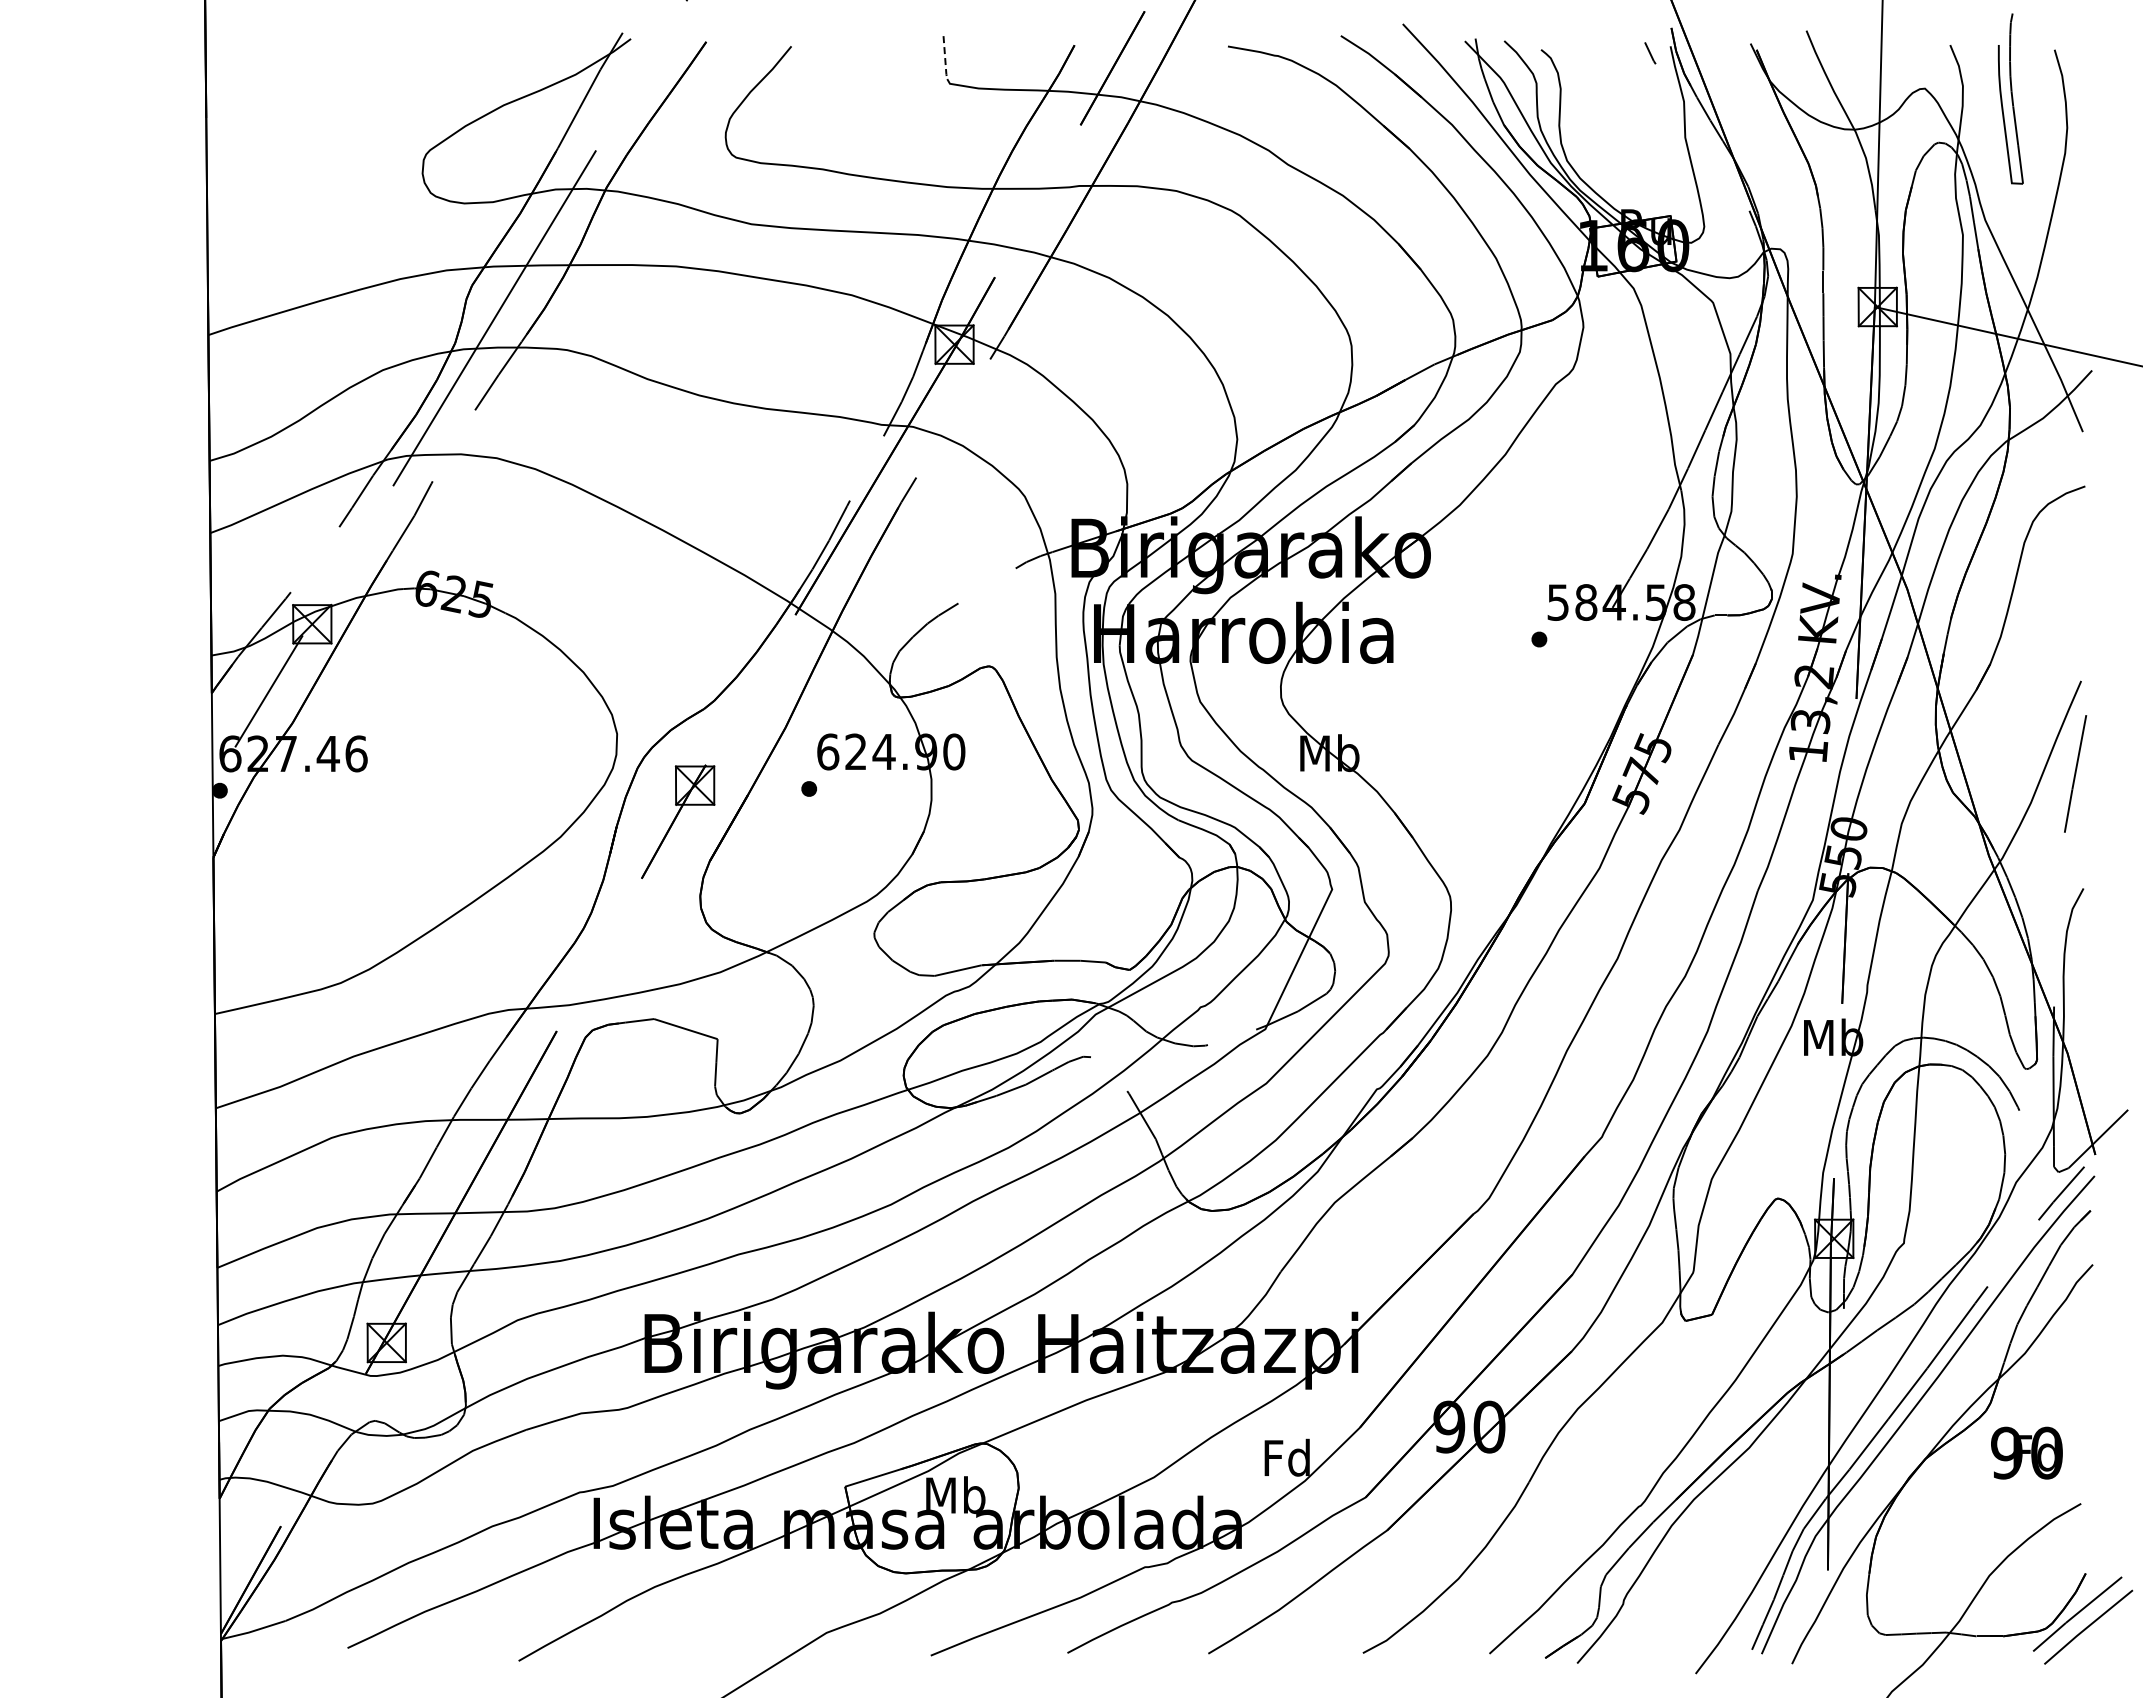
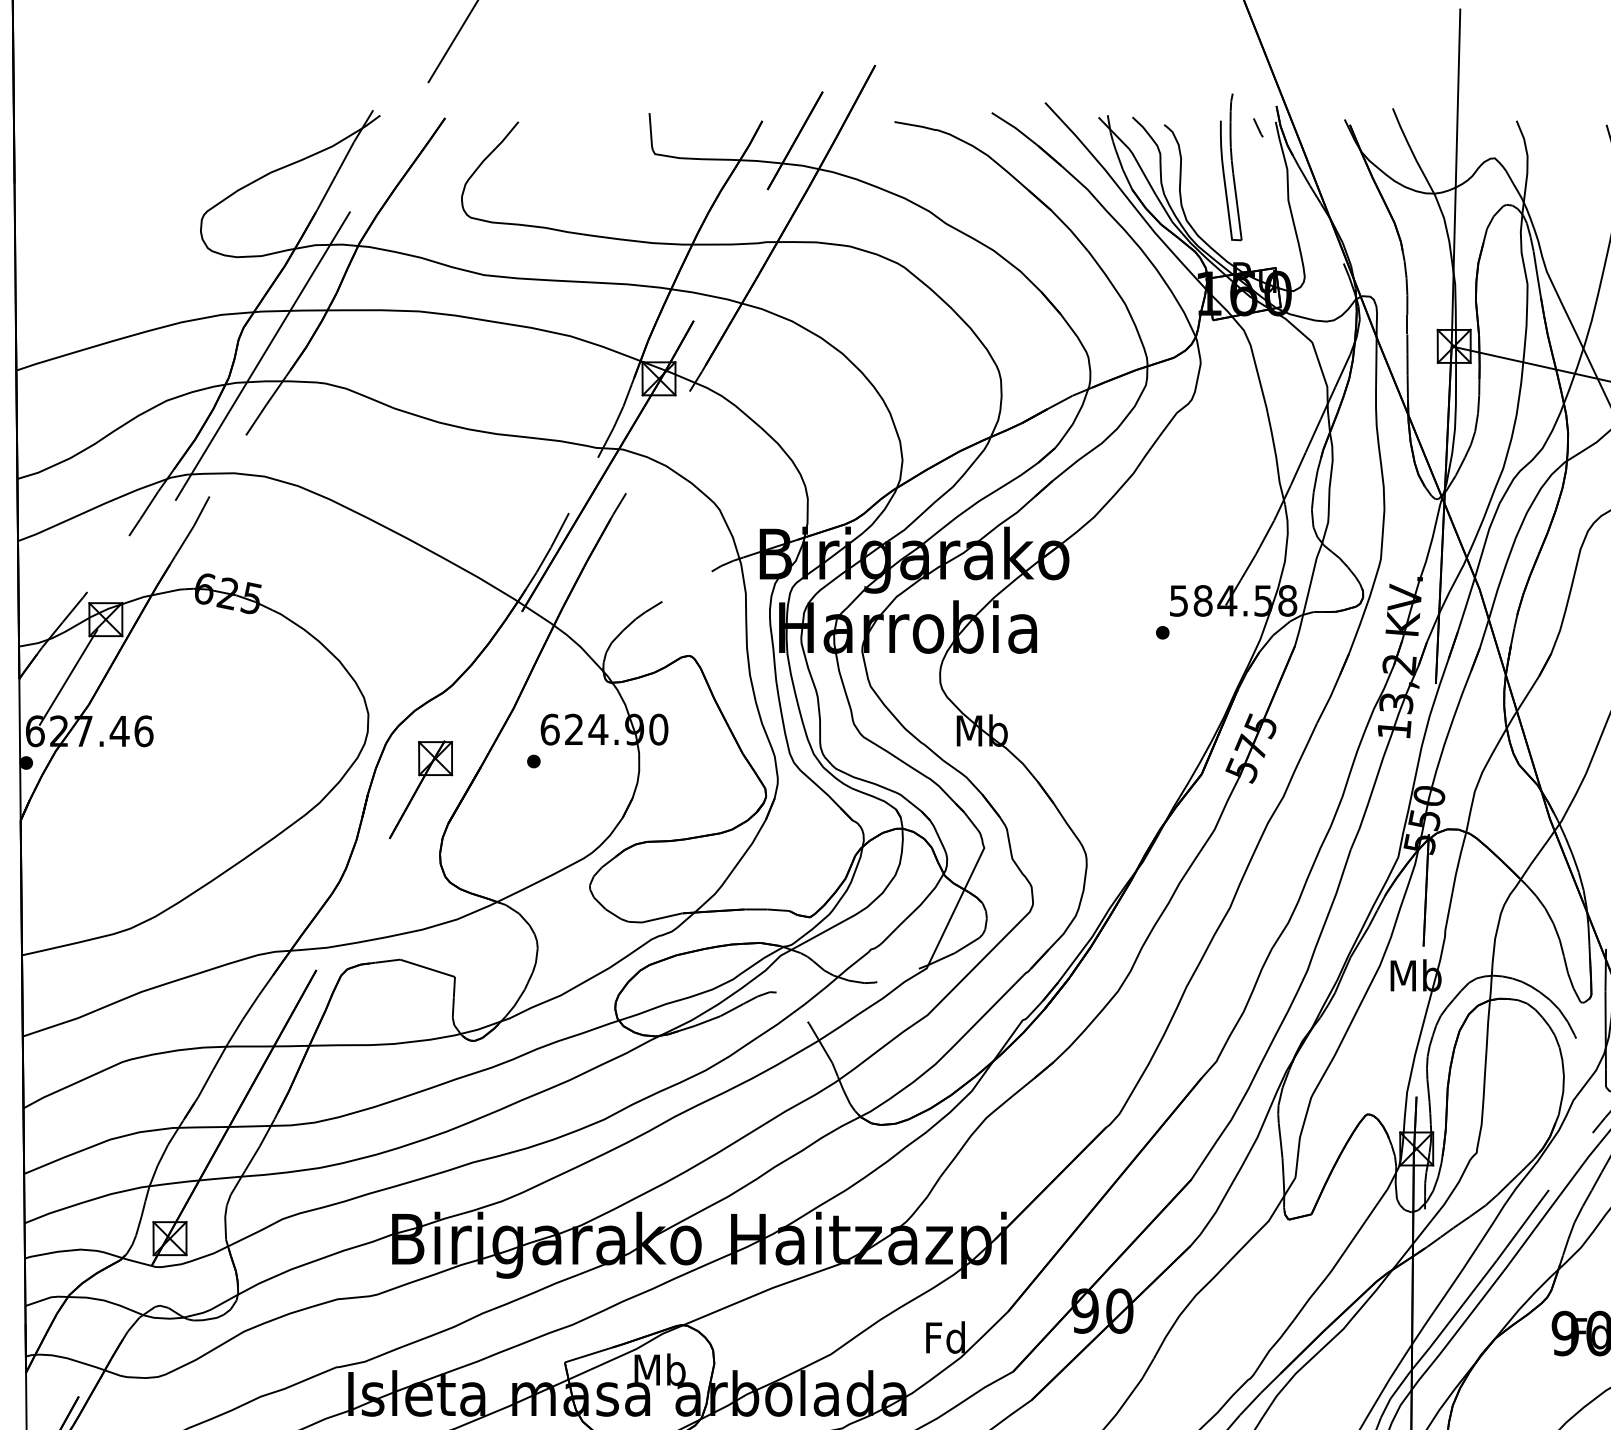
line: (945, 58) -> (651, 132), dashed -> solid
part: (2010, 98) -> (1230, 166), moved

